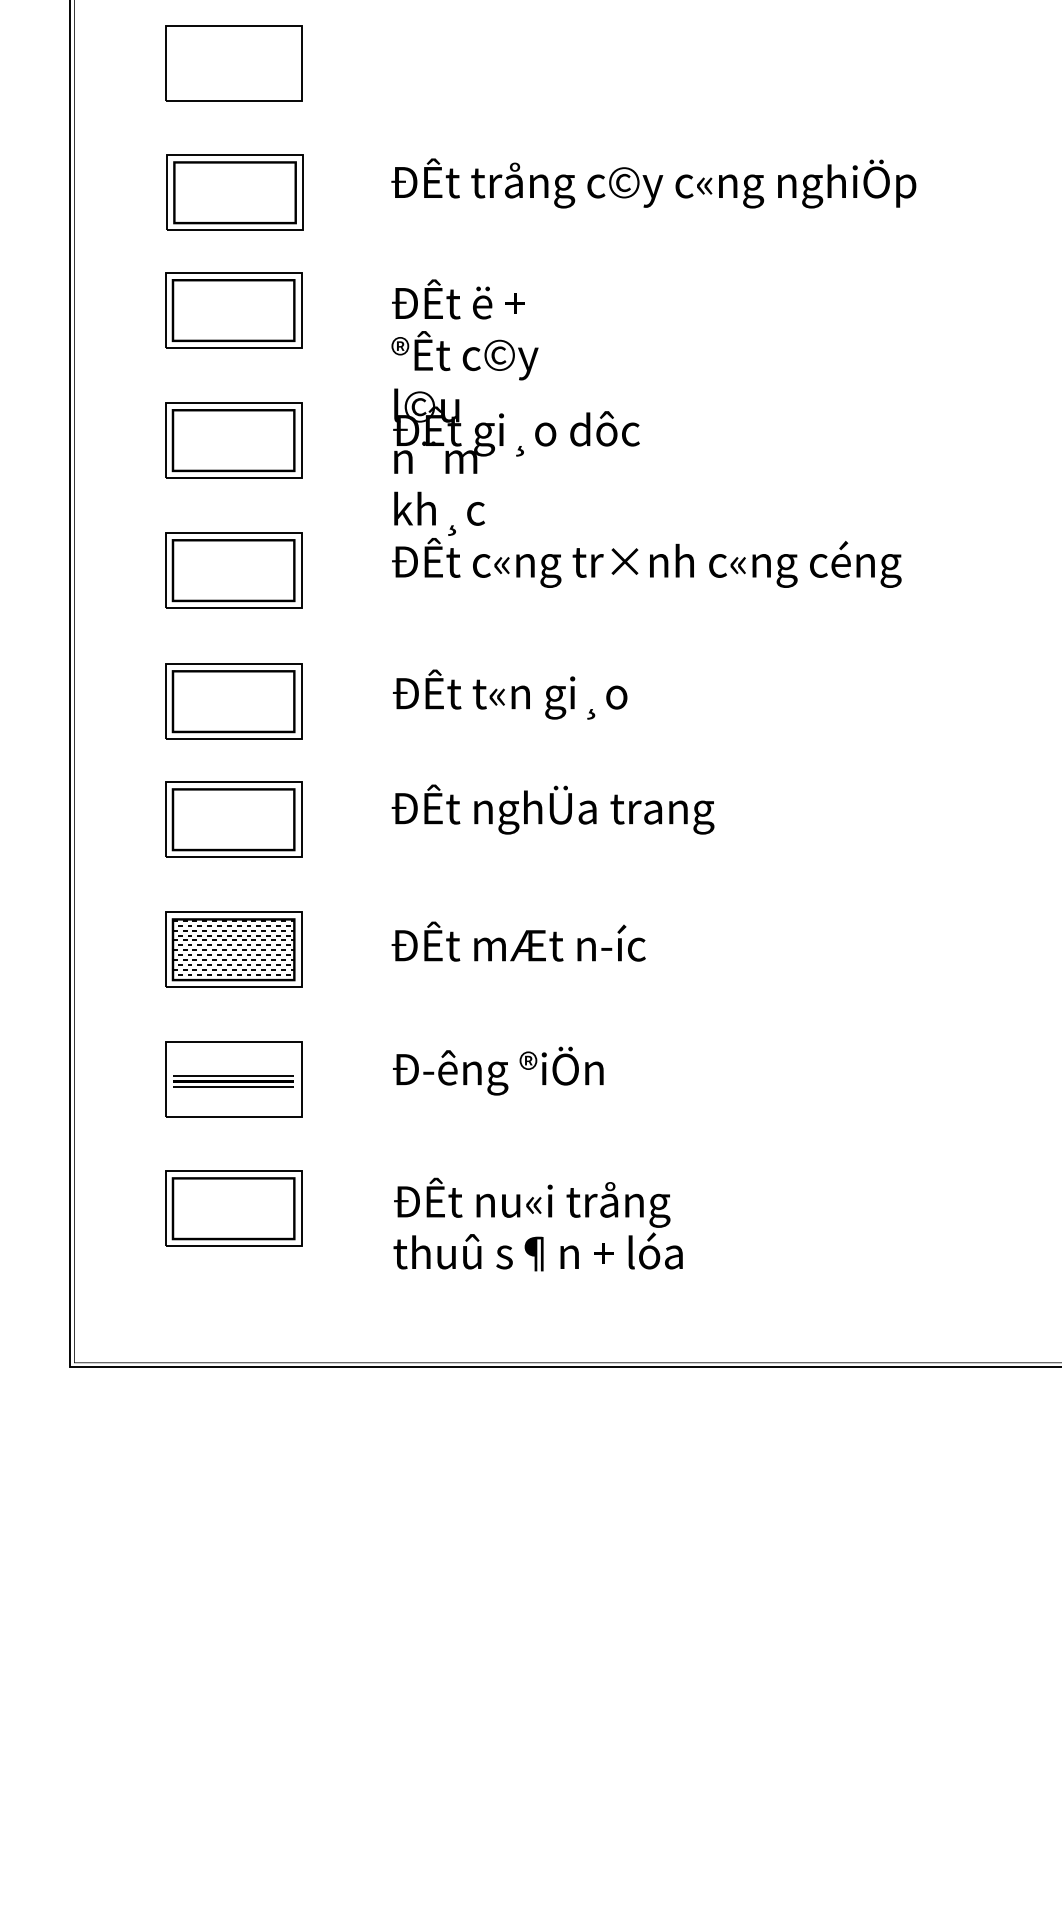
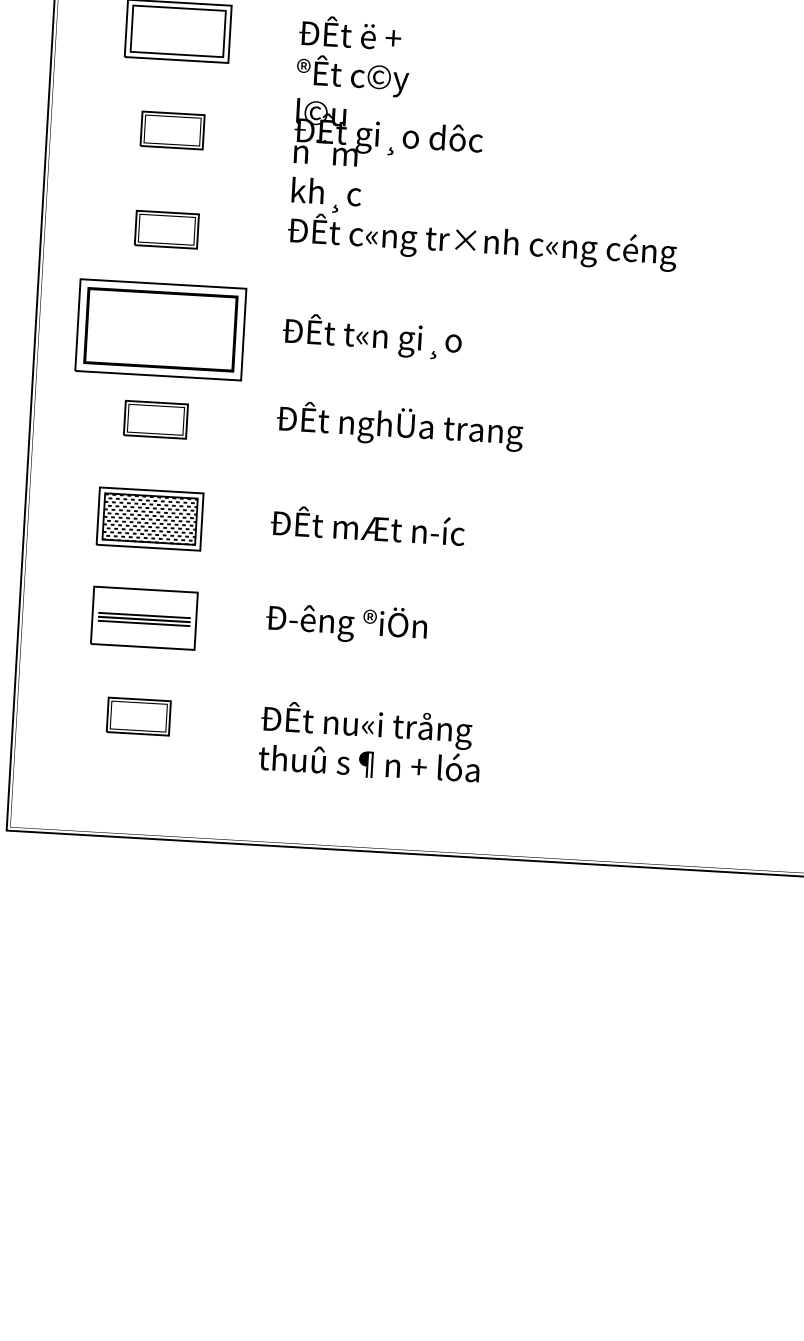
part: (233, 440) -> (172, 130), size x0.6
part: (233, 570) -> (166, 229), size x0.6
part: (233, 701) -> (160, 329), size x1.6
part: (233, 819) -> (155, 419), size x0.6
part: (233, 1208) -> (138, 716), size x0.6

